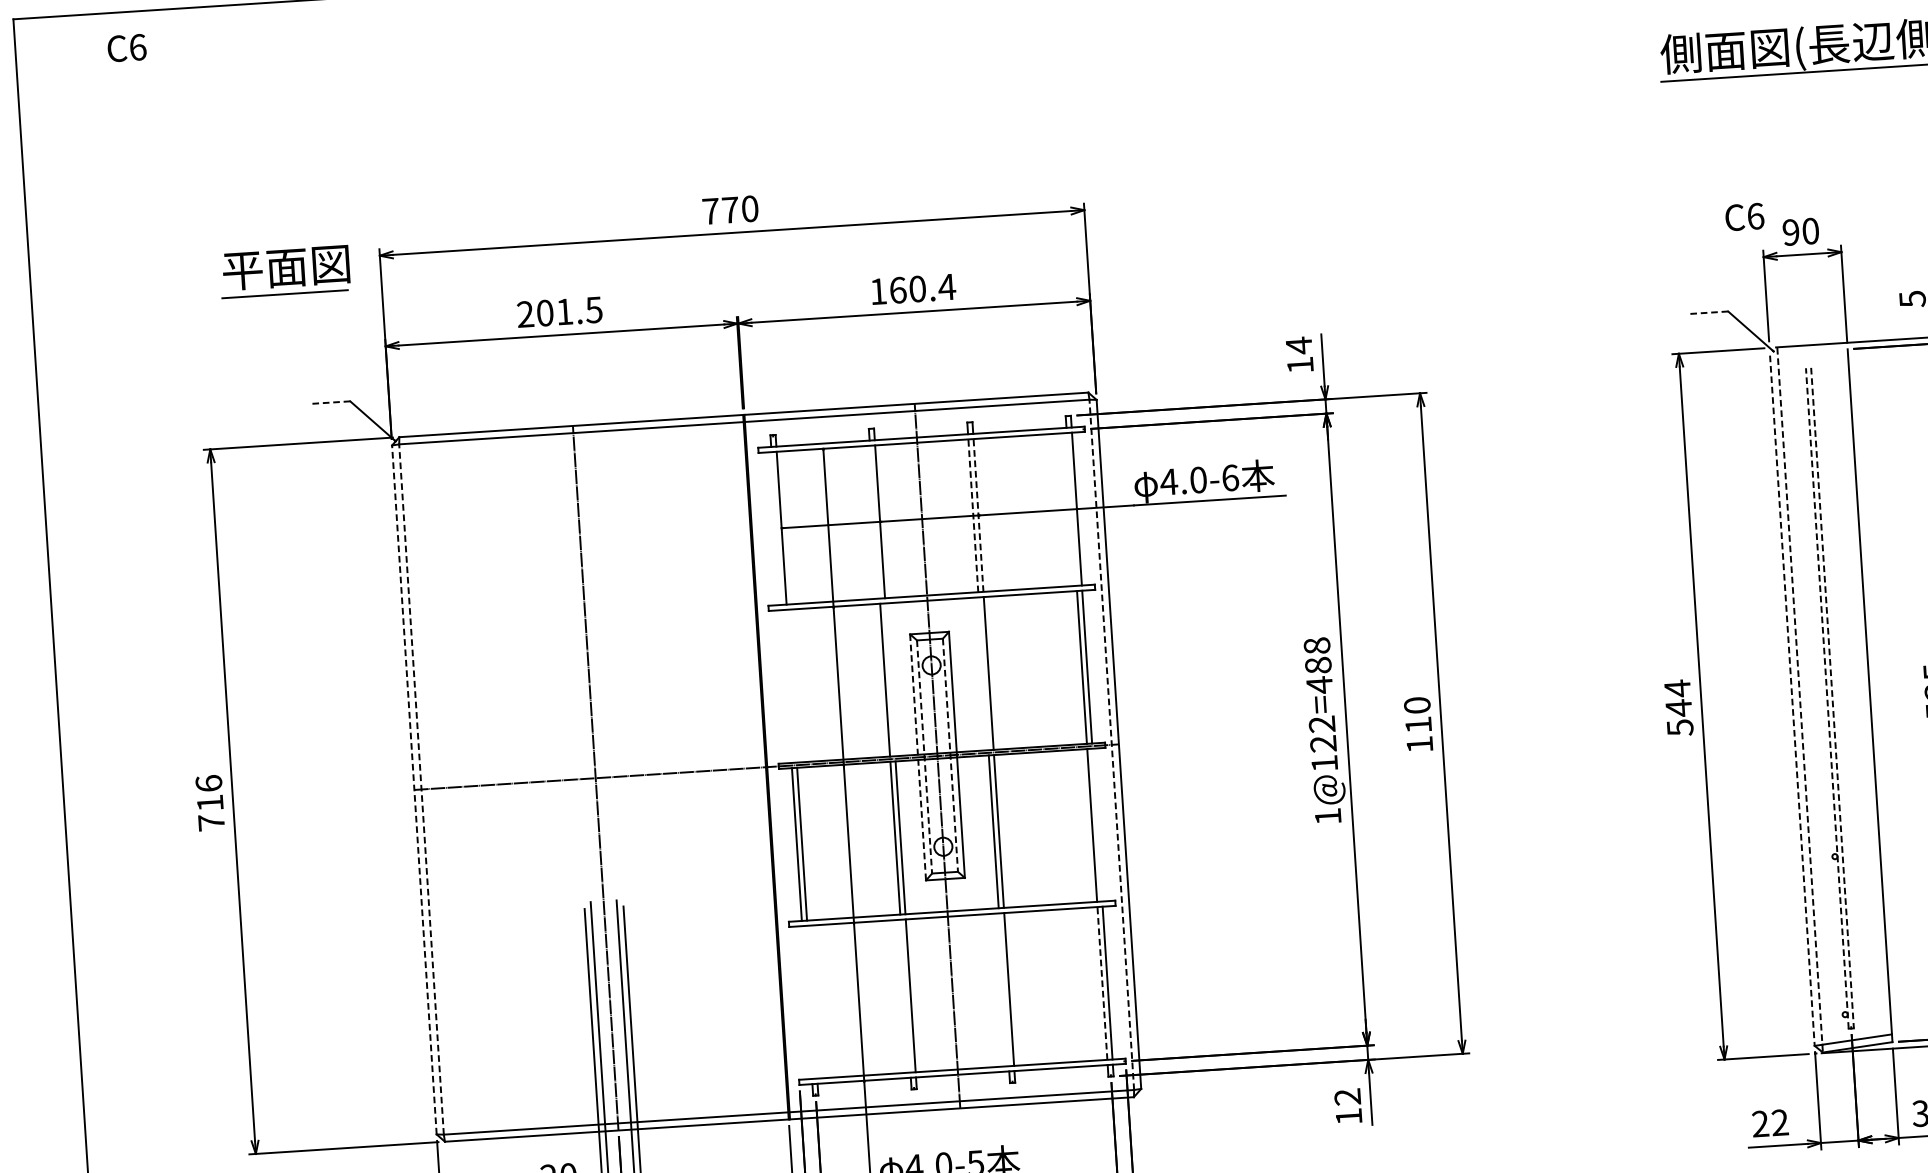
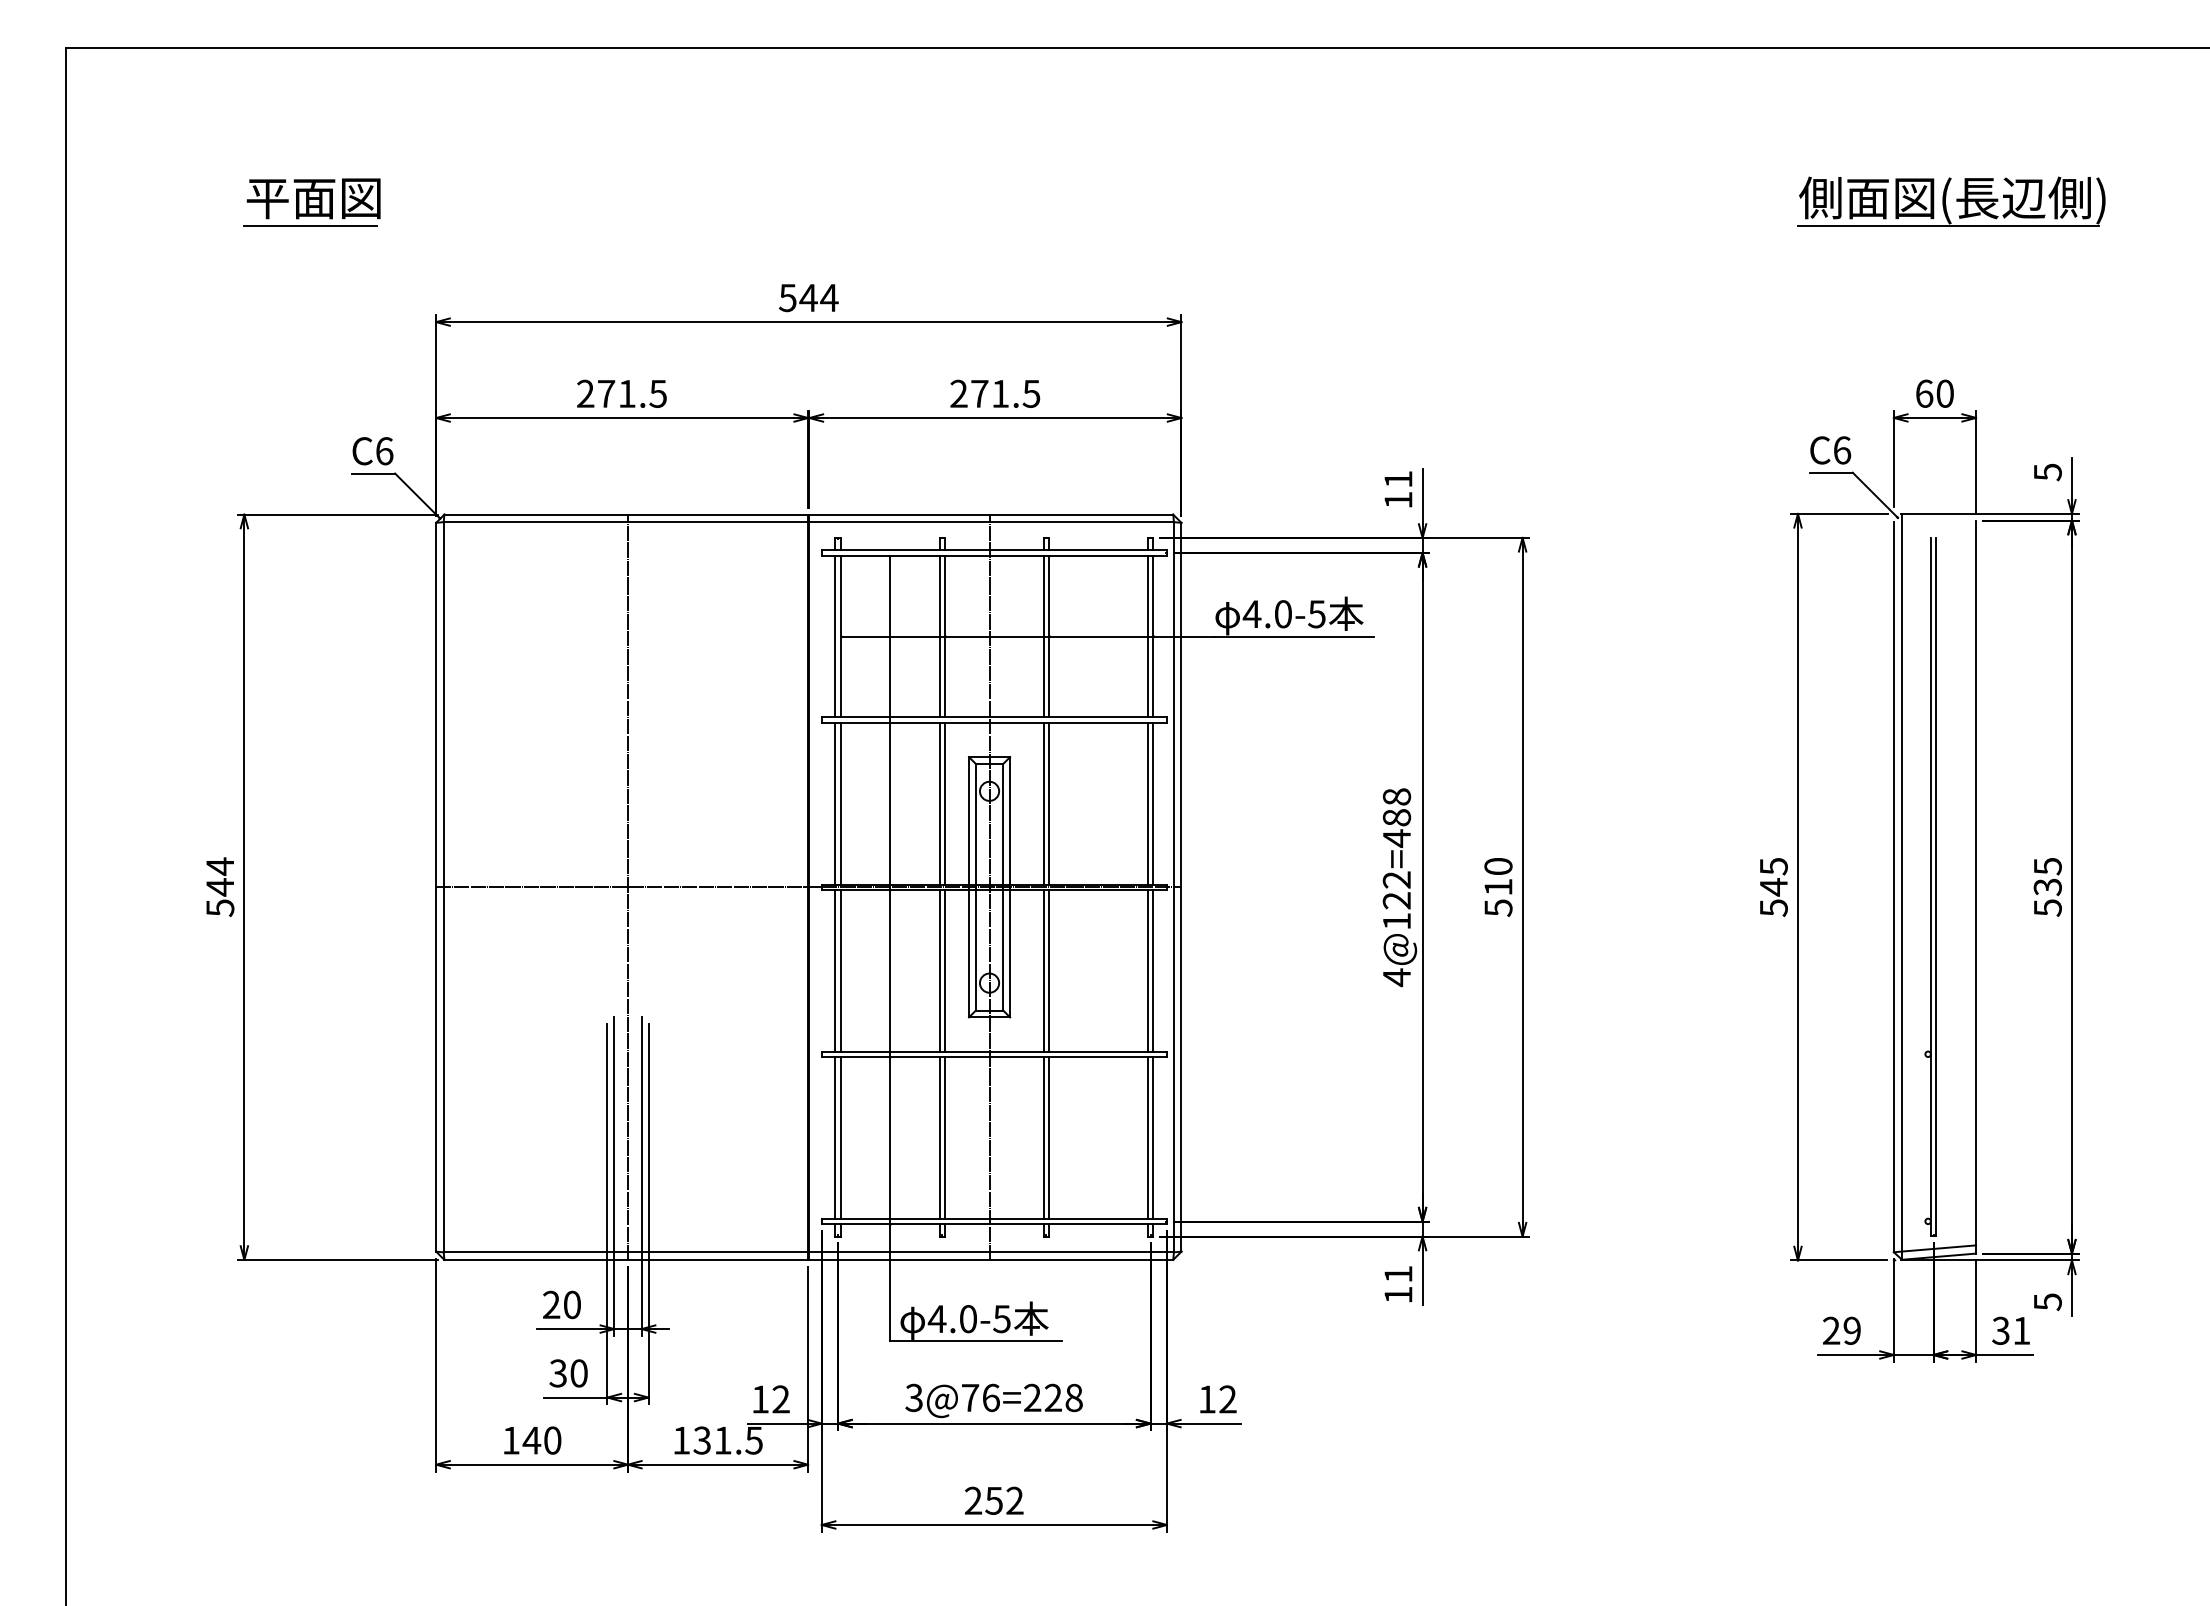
text: (126, 48) -> (372, 451), moved
text: (730, 209) -> (808, 297), 770 -> 544
text: (1744, 217) -> (1830, 450), moved
text: (1791, 232) -> (1924, 393), 90 -> 60
part: (284, 271) -> (311, 202), moved
text: (912, 289) -> (995, 393), 160.4 -> 271.5
text: (545, 312) -> (606, 393), 201.5 -> 271.5
line: (1708, 312) -> (1831, 472), dashed -> solid
text: (1299, 345) -> (1398, 479), 14 -> 11
line: (329, 402) -> (373, 473), dashed -> solid
text: (1229, 478) -> (1316, 614), 4.0-6 -> 4.0-5
line: (1071, 509) -> (1147, 636), added
line: (973, 515) -> (1043, 636), dashed -> solid
line: (978, 515) -> (1049, 636), dashed -> solid
line: (874, 522) -> (939, 636), added
line: (776, 528) -> (835, 636), added
line: (983, 673) -> (1043, 803), added
line: (890, 679) -> (945, 803), added
line: (786, 686) -> (835, 803), added
line: (791, 686) -> (840, 803), added
text: (1677, 688) -> (1773, 866), 544 -> 545
line: (1826, 697) -> (1930, 886), dashed -> solid
line: (1832, 698) -> (1936, 887), dashed -> solid
line: (1800, 700) -> (1902, 887), dashed -> solid
line: (1792, 701) -> (1893, 887), dashed -> solid
line: (1111, 744) -> (1173, 886), dashed -> solid
text: (1419, 744) -> (1498, 907), 110 -> 510
line: (950, 755) -> (1003, 887), dashed -> solid
line: (918, 757) -> (969, 887), dashed -> solid
line: (924, 757) -> (975, 887), dashed -> solid
line: (421, 788) -> (443, 886), dashed -> solid
line: (414, 789) -> (436, 886), dashed -> solid
text: (210, 803) -> (220, 887), 716 -> 544
text: (1327, 816) -> (1396, 977), 1@122=488 -> 4@122=488
line: (1097, 824) -> (1153, 970), added
line: (1102, 983) -> (1147, 1137), dashed -> solid
line: (1003, 989) -> (1043, 1137), added
line: (905, 995) -> (939, 1137), added
line: (811, 1001) -> (840, 1137), added
line: (807, 1002) -> (835, 1137), added
text: (1347, 1096) -> (1398, 1273), 12 -> 11
text: (1779, 1122) -> (1851, 1330), 22 -> 29

